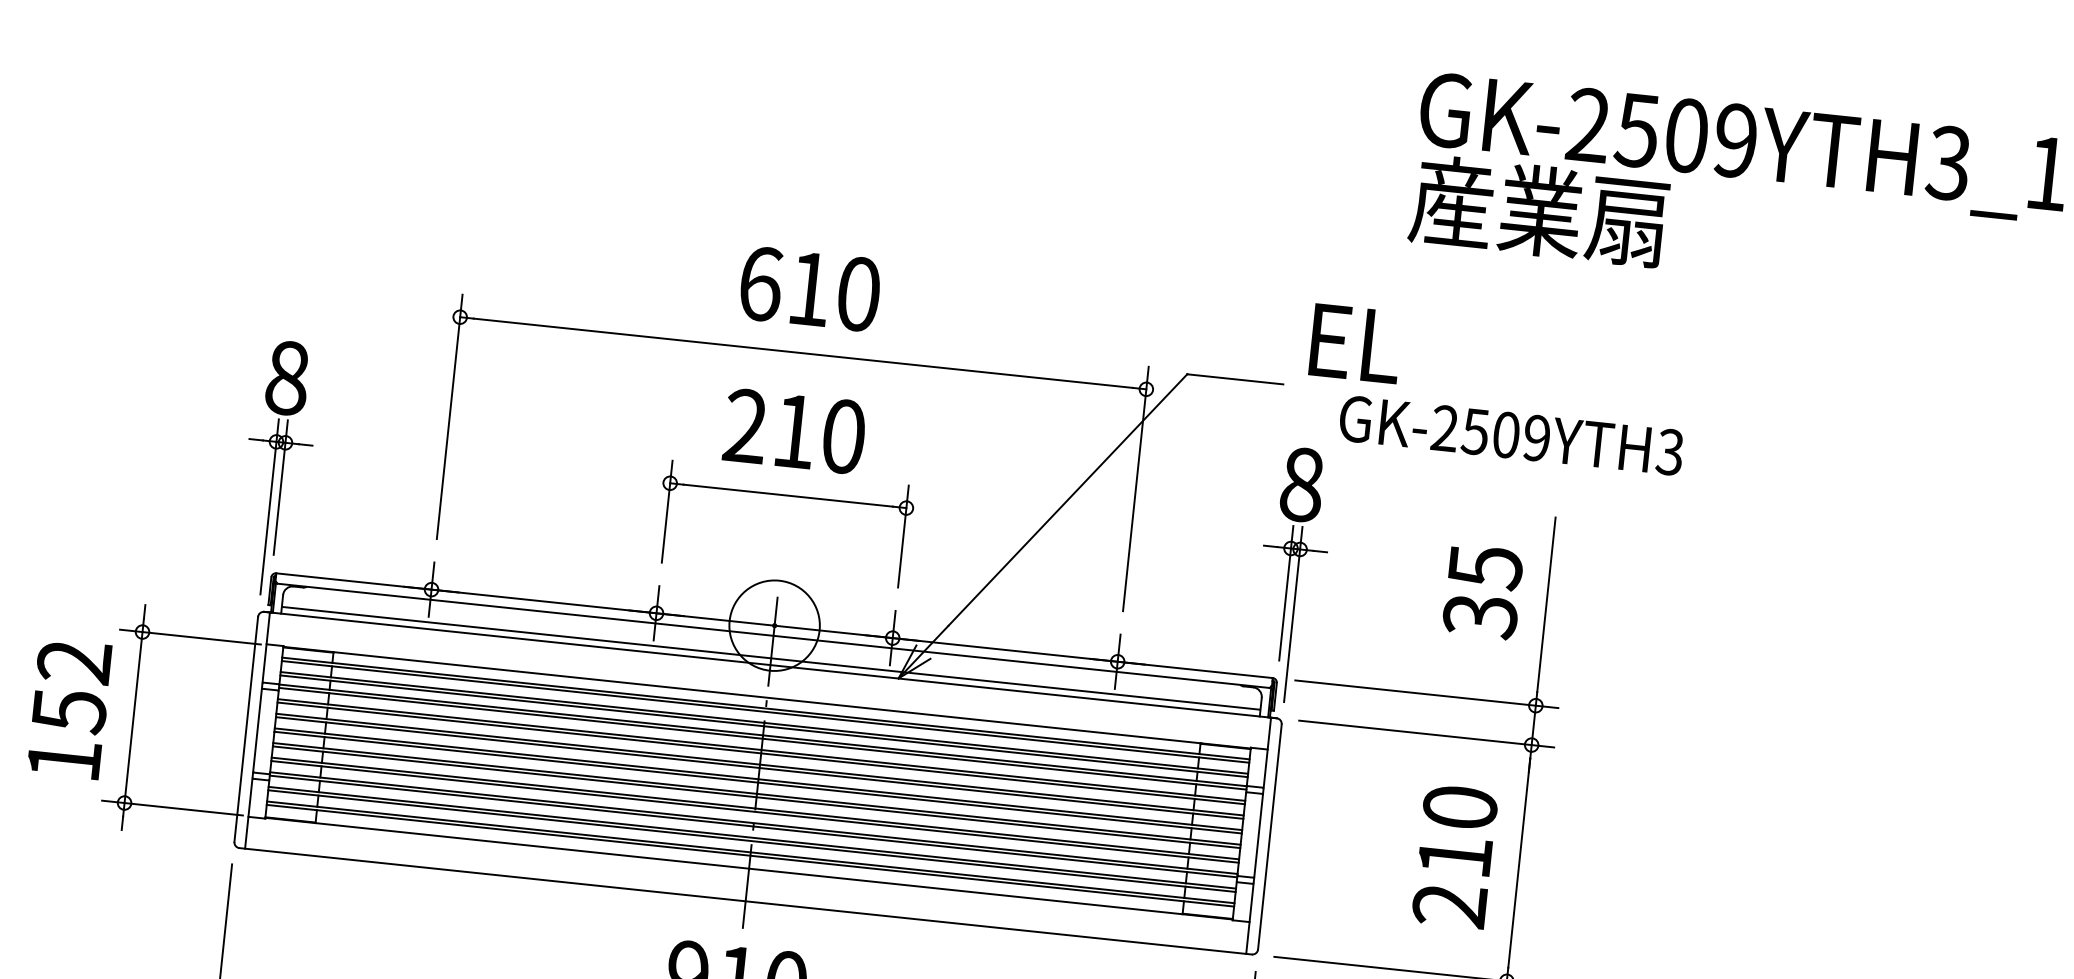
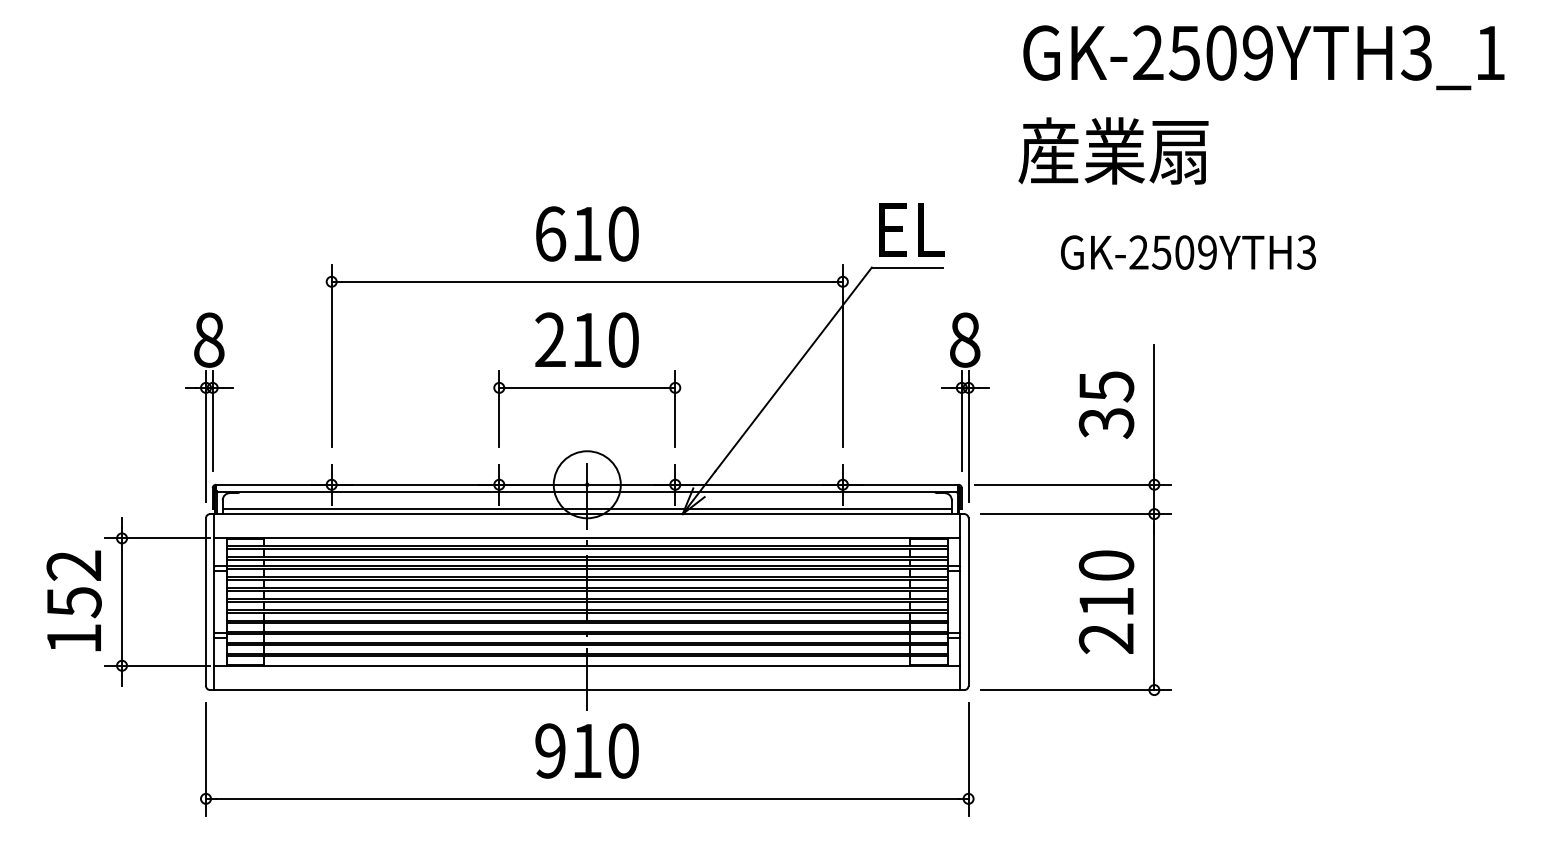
text: (1539, 210) -> (1113, 150), moved
text: (1355, 343) -> (911, 229), moved
text: (1511, 435) -> (1188, 252), moved

